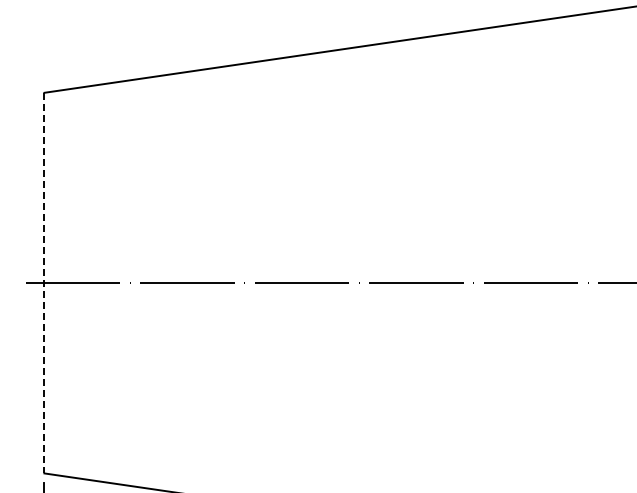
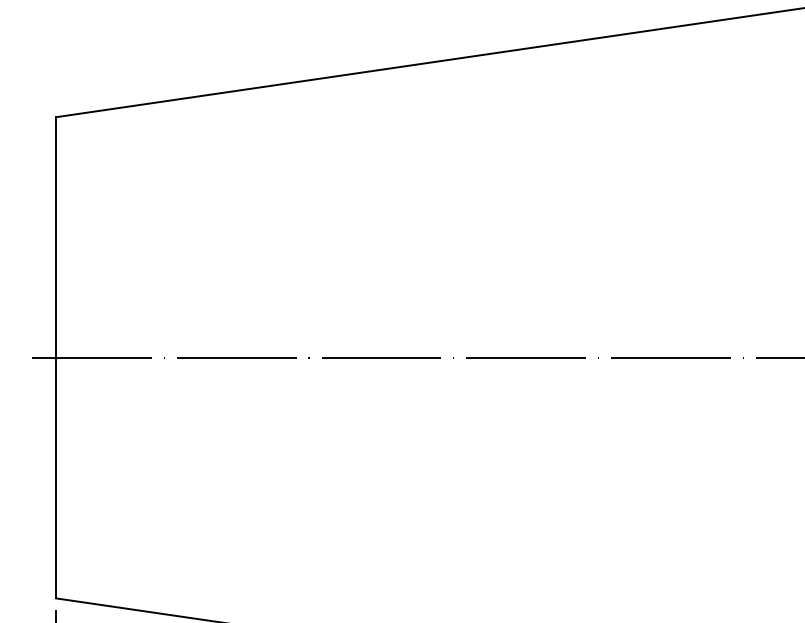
line: (44, 283) -> (56, 358), dashed -> solid

